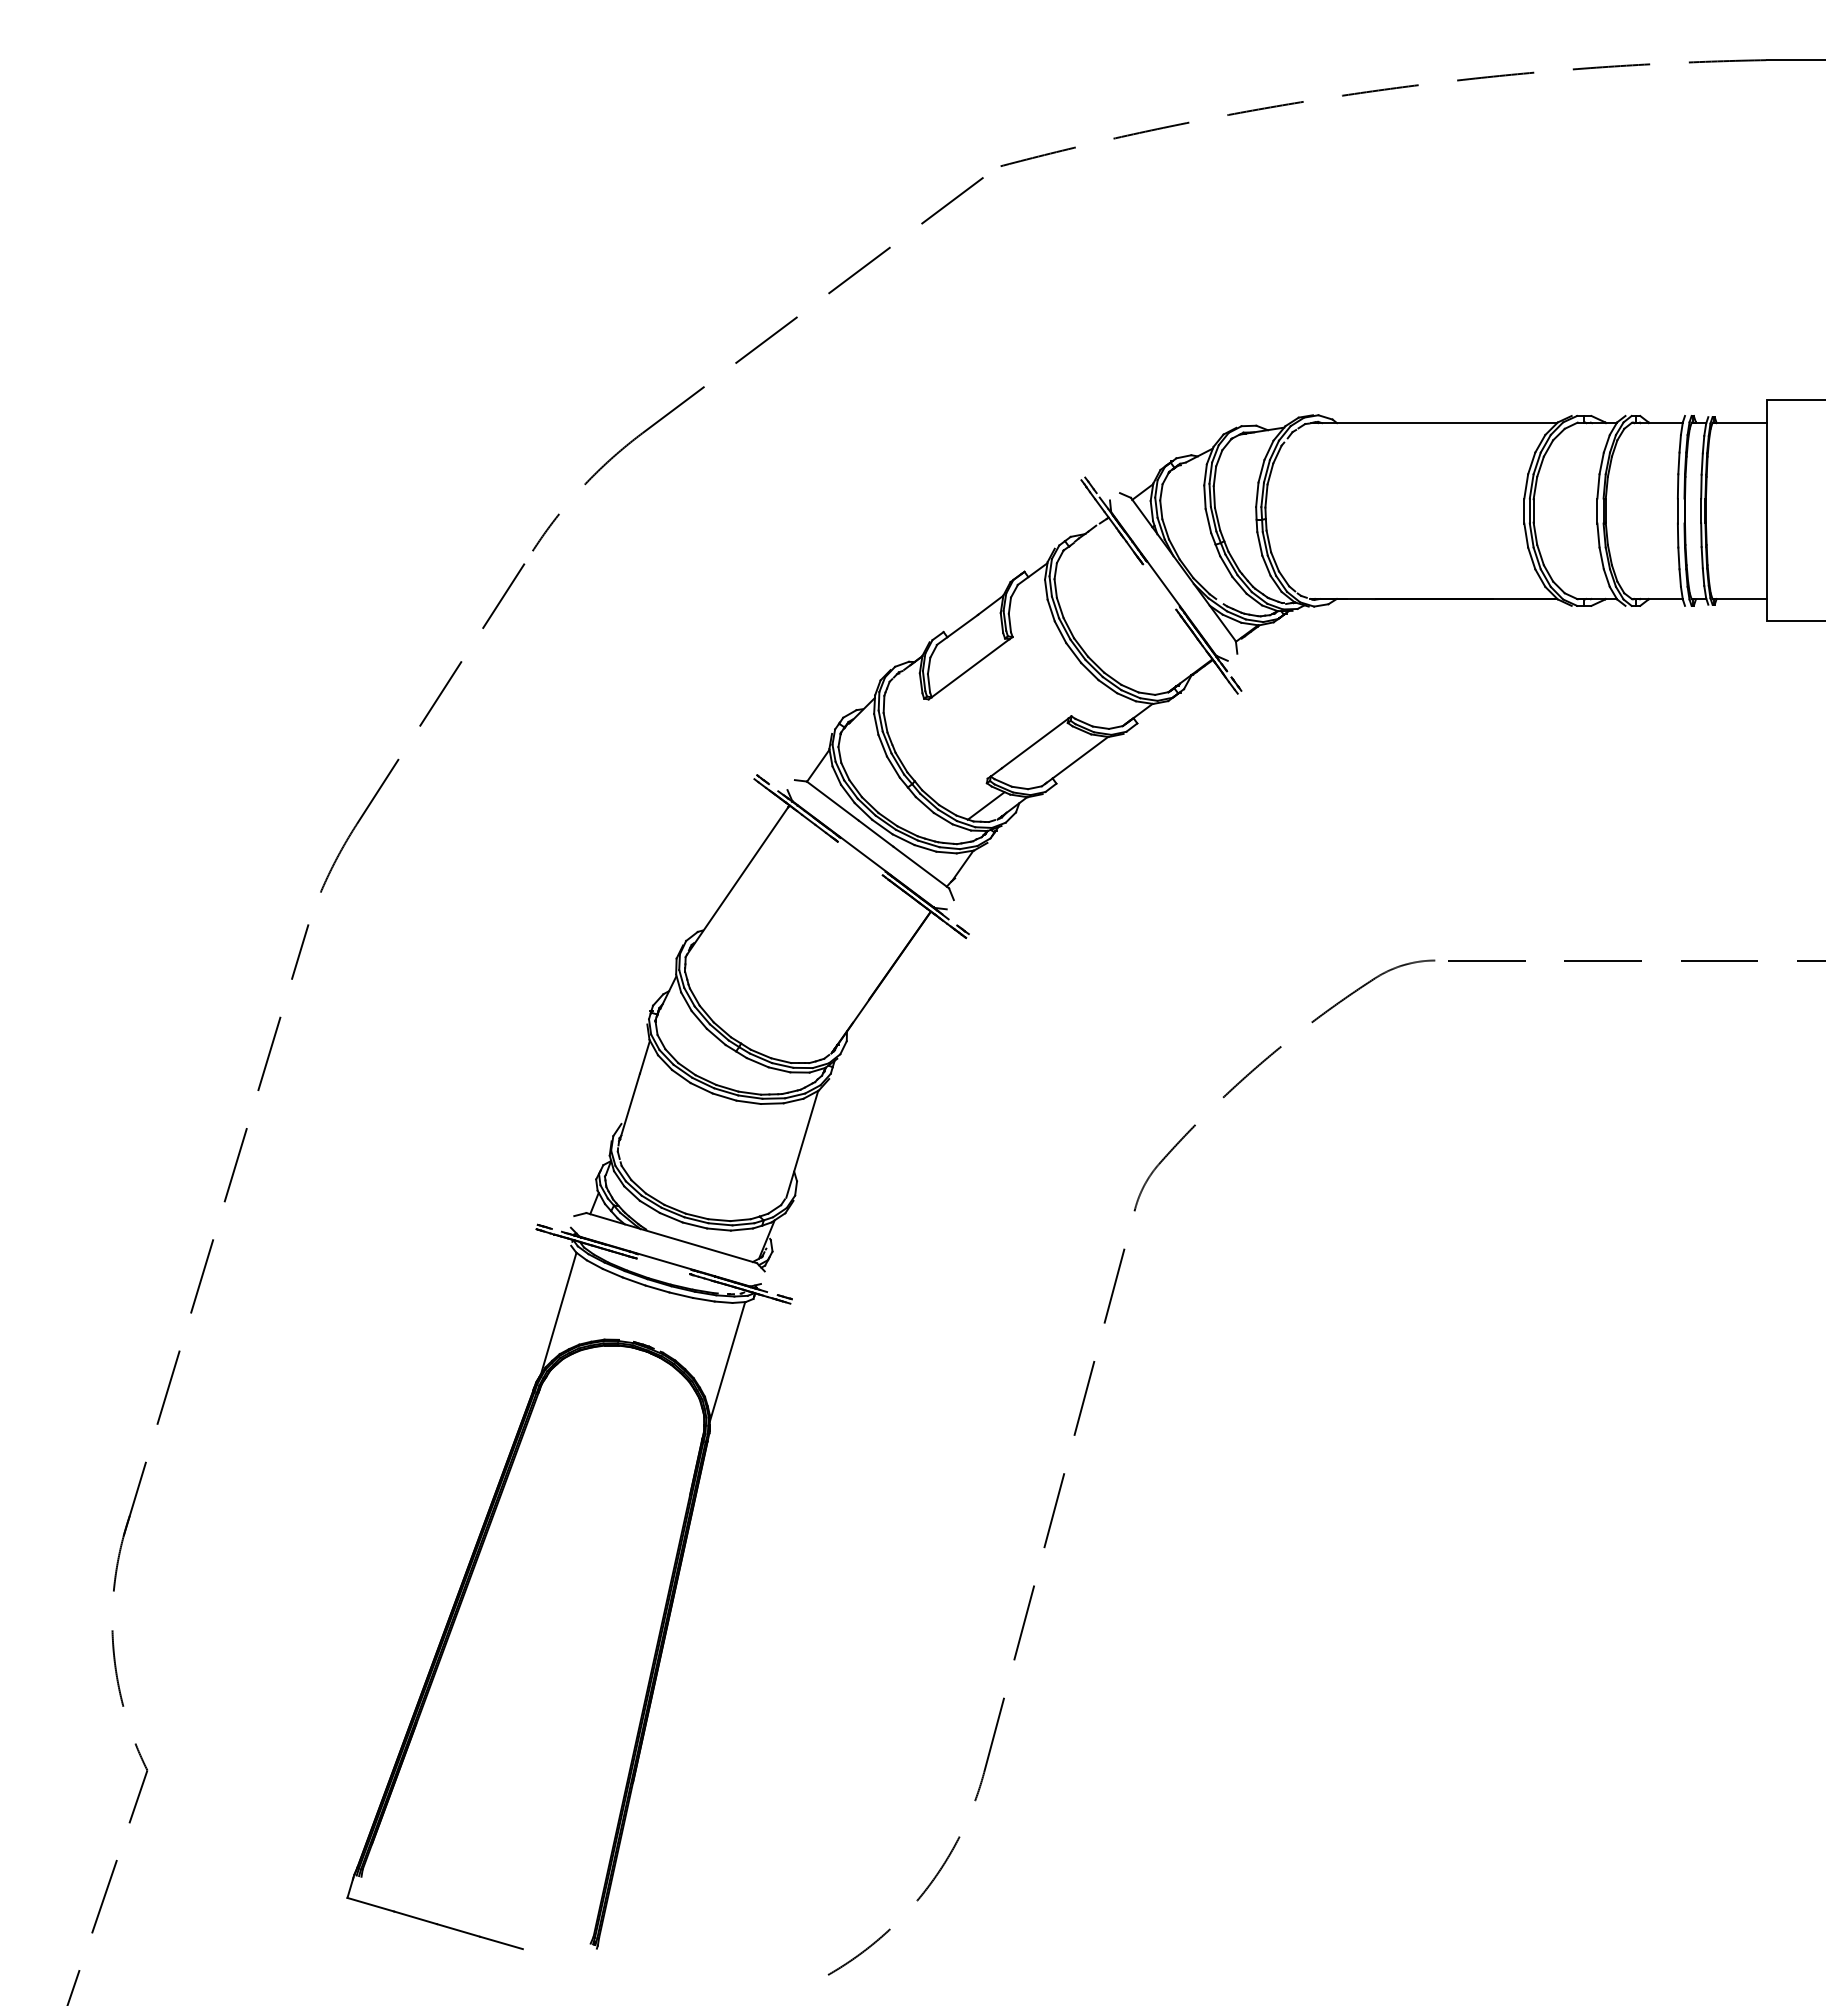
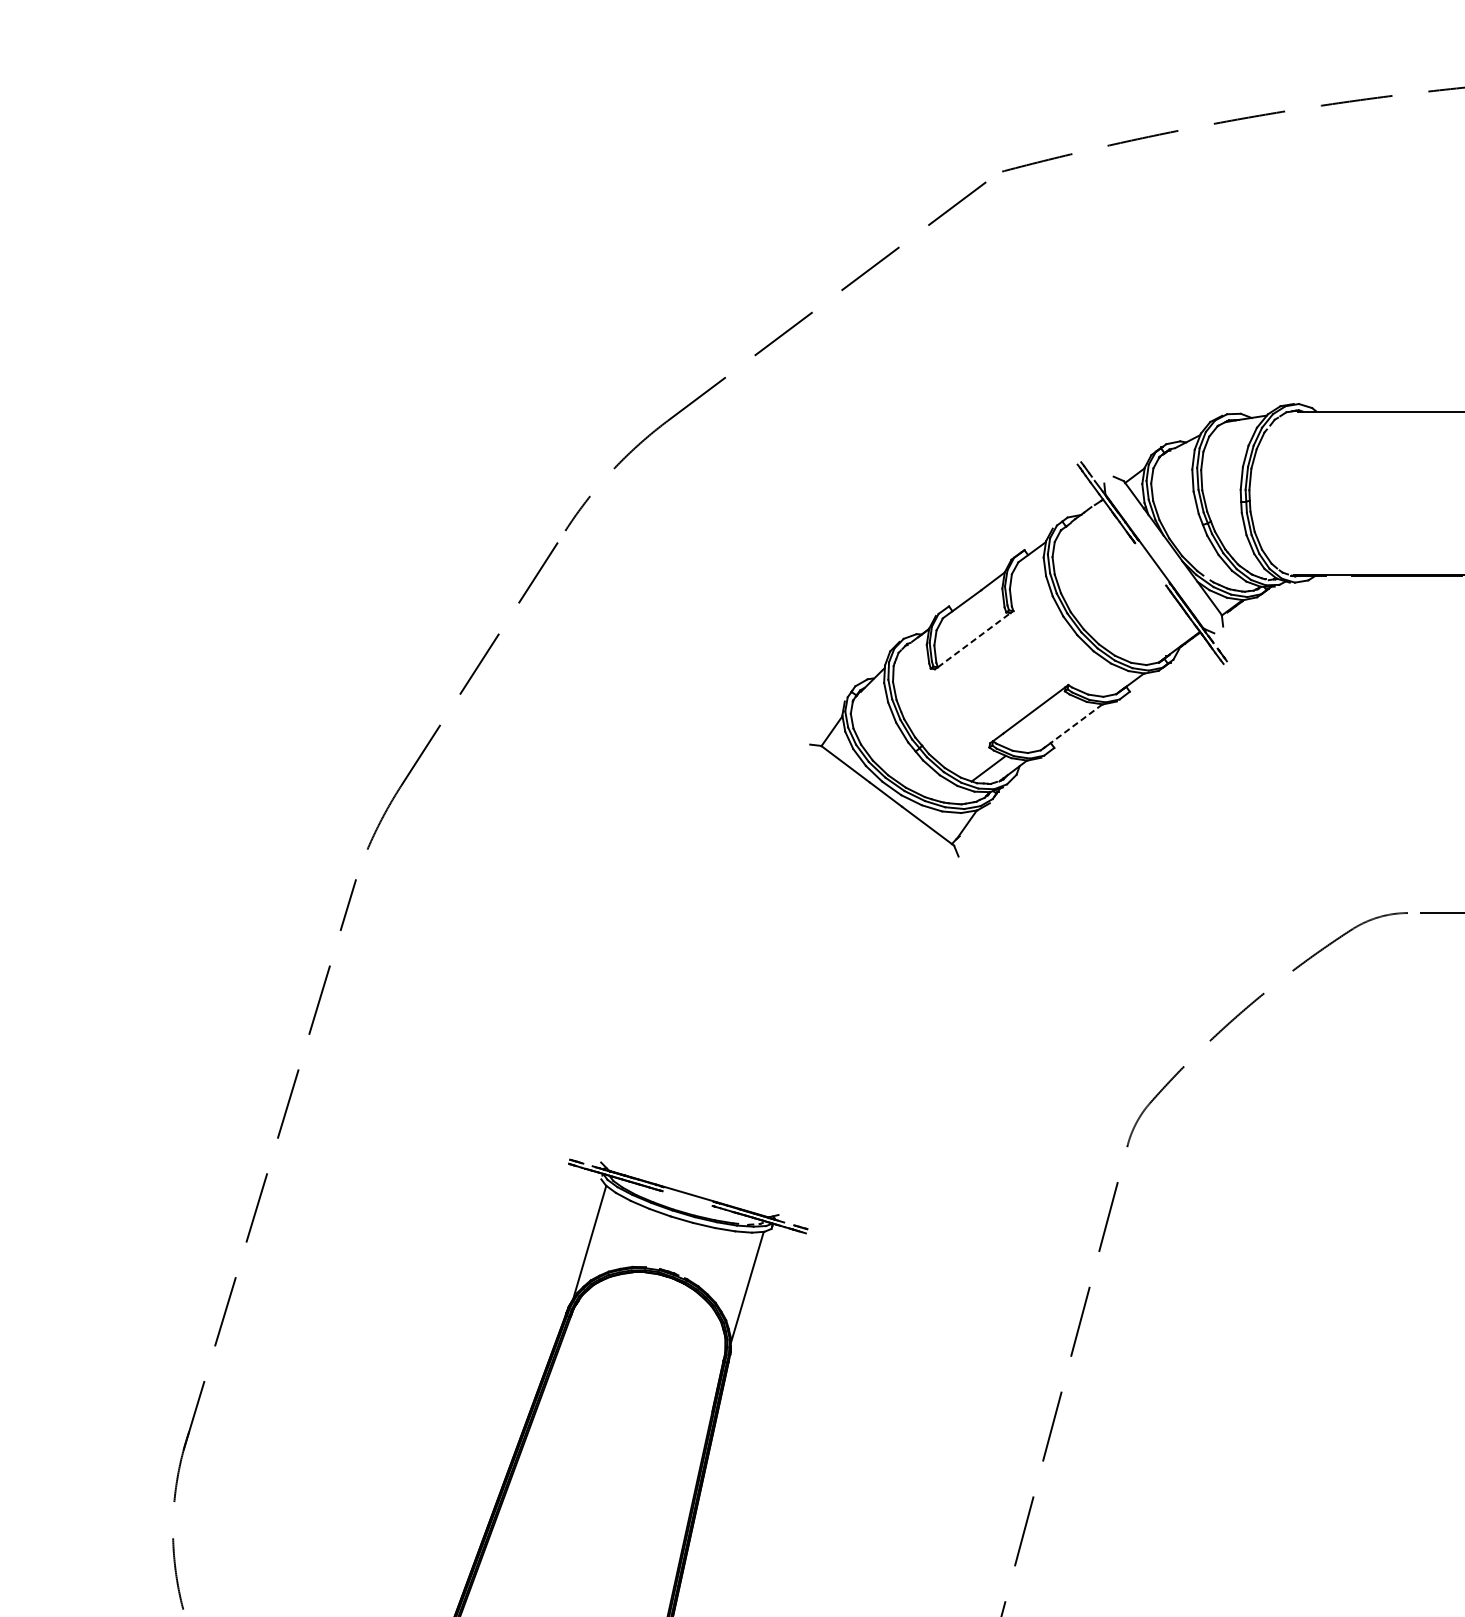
line: (970, 668) -> (974, 640), solid -> dashed
line: (1080, 757) -> (1076, 723), solid -> dashed
part: (758, 1051) -> (776, 997), removed

